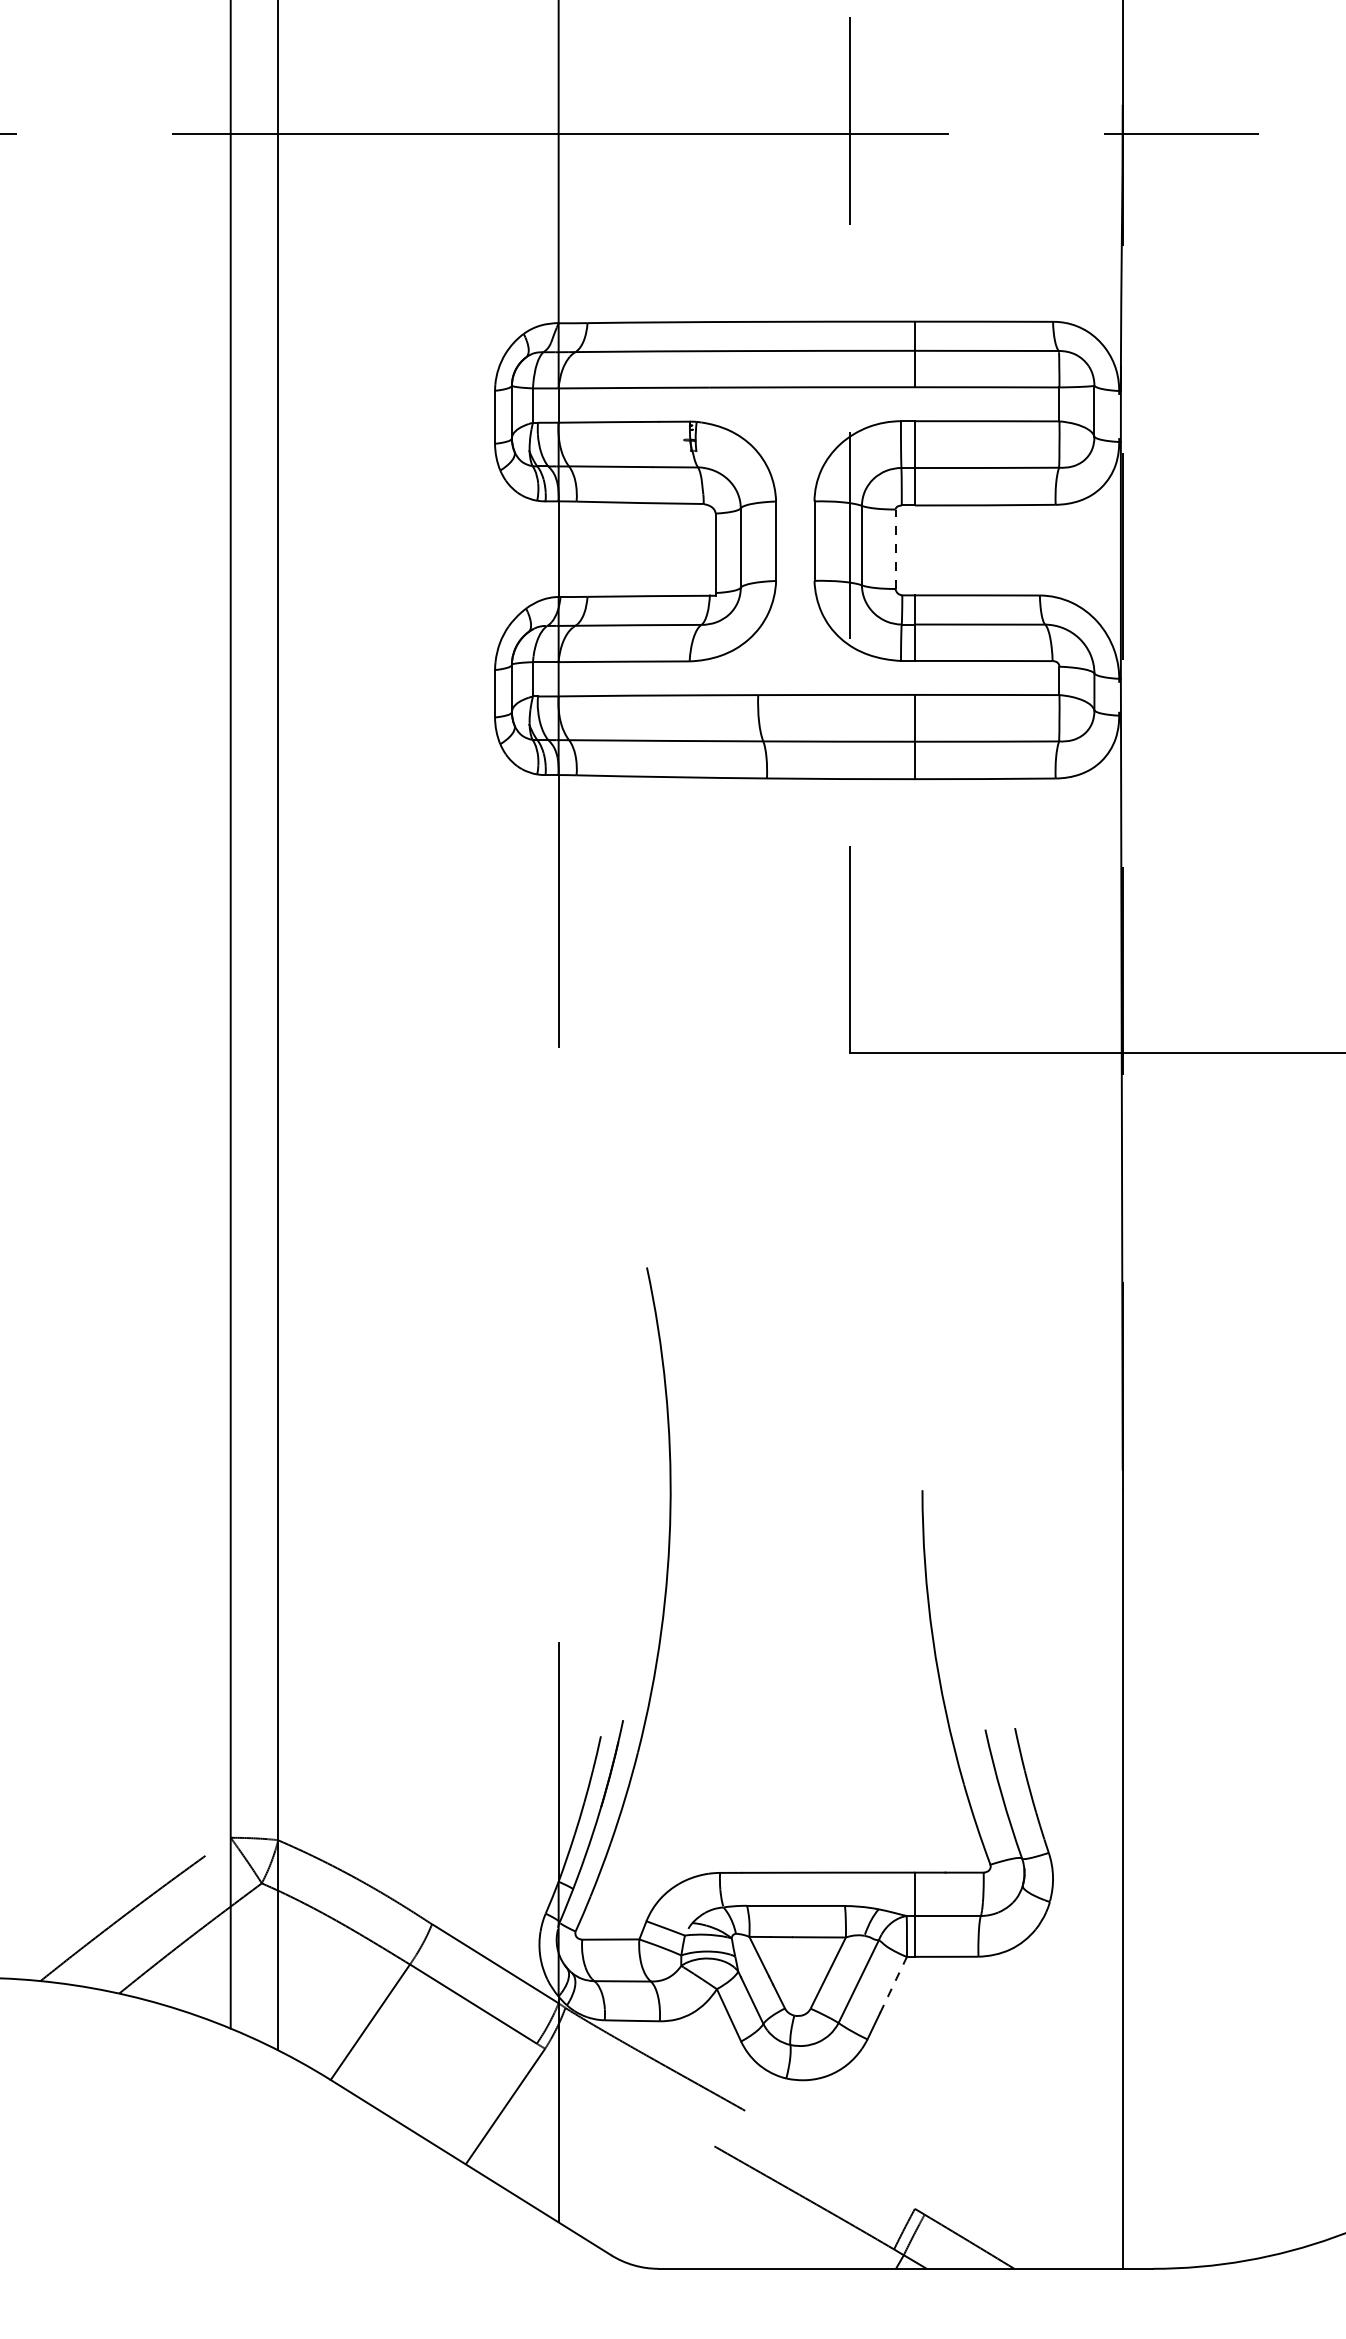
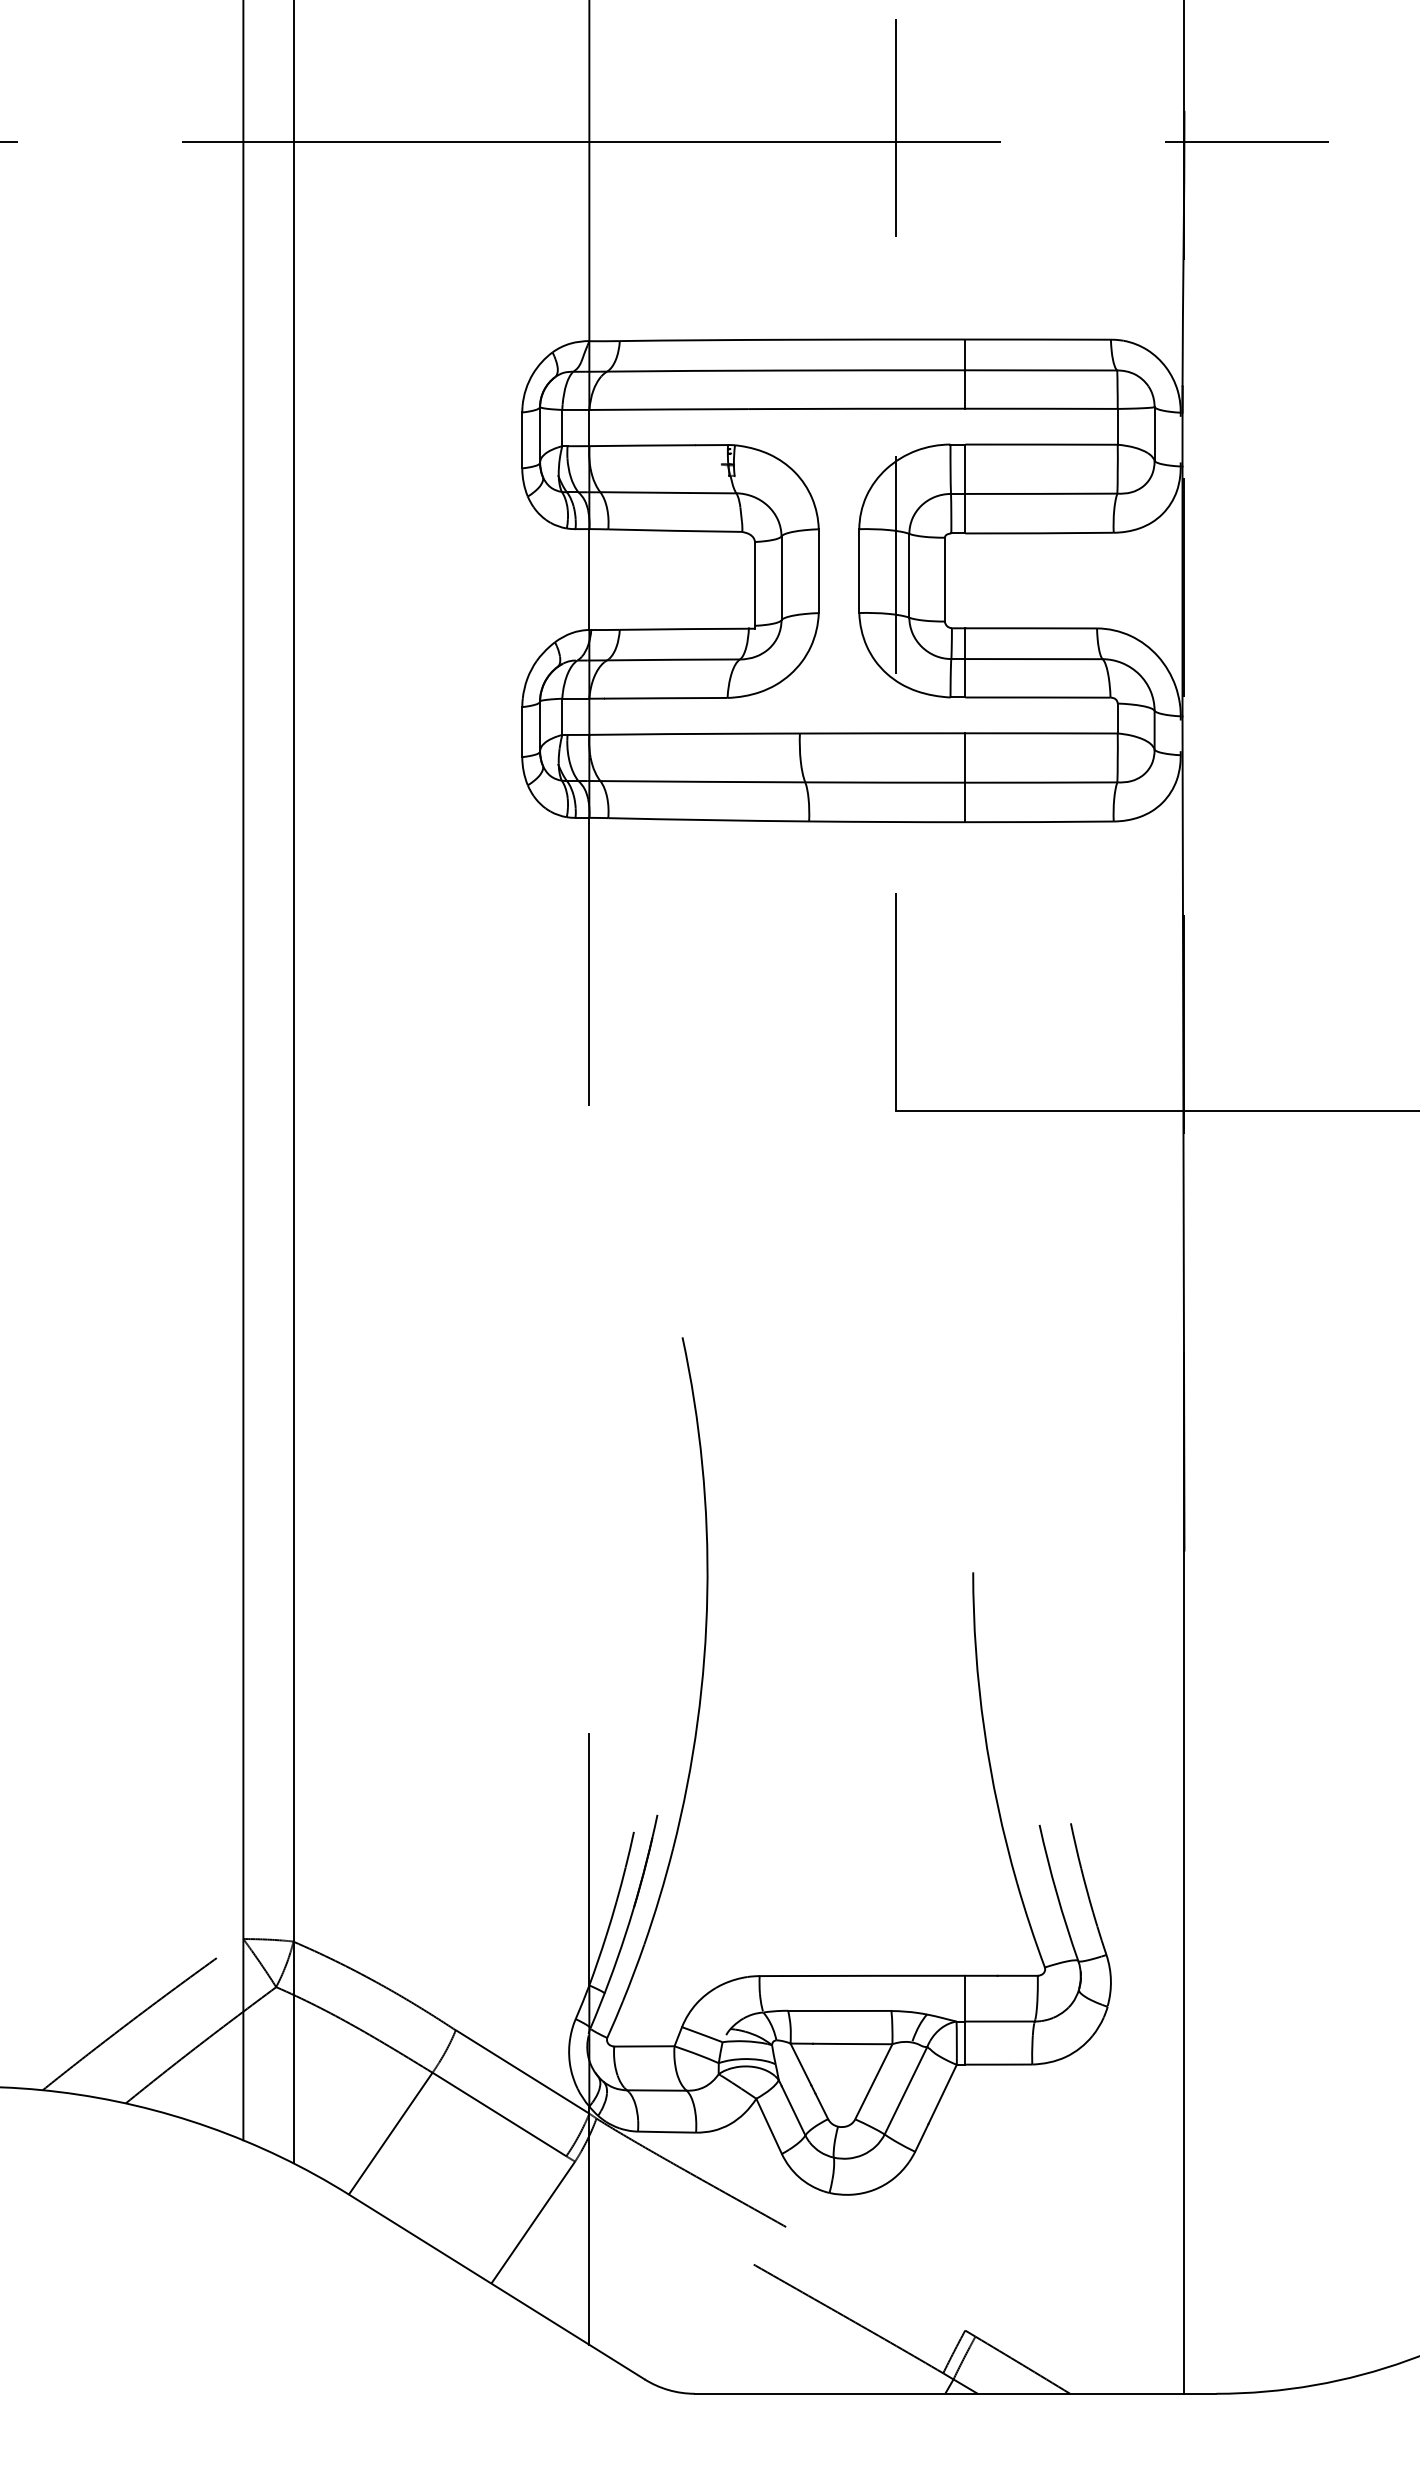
line: (895, 549) -> (944, 579), dashed -> solid
line: (893, 1984) -> (942, 2093), dashed -> solid

